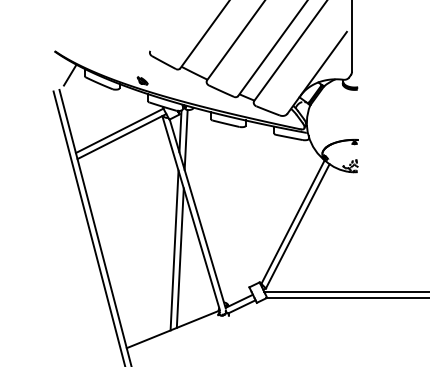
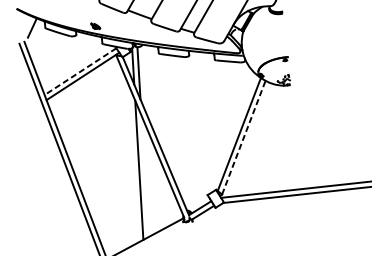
line: (119, 131) -> (80, 72), solid -> dashed
line: (297, 226) -> (243, 137), solid -> dashed
line: (179, 257) -> (144, 175), removed

